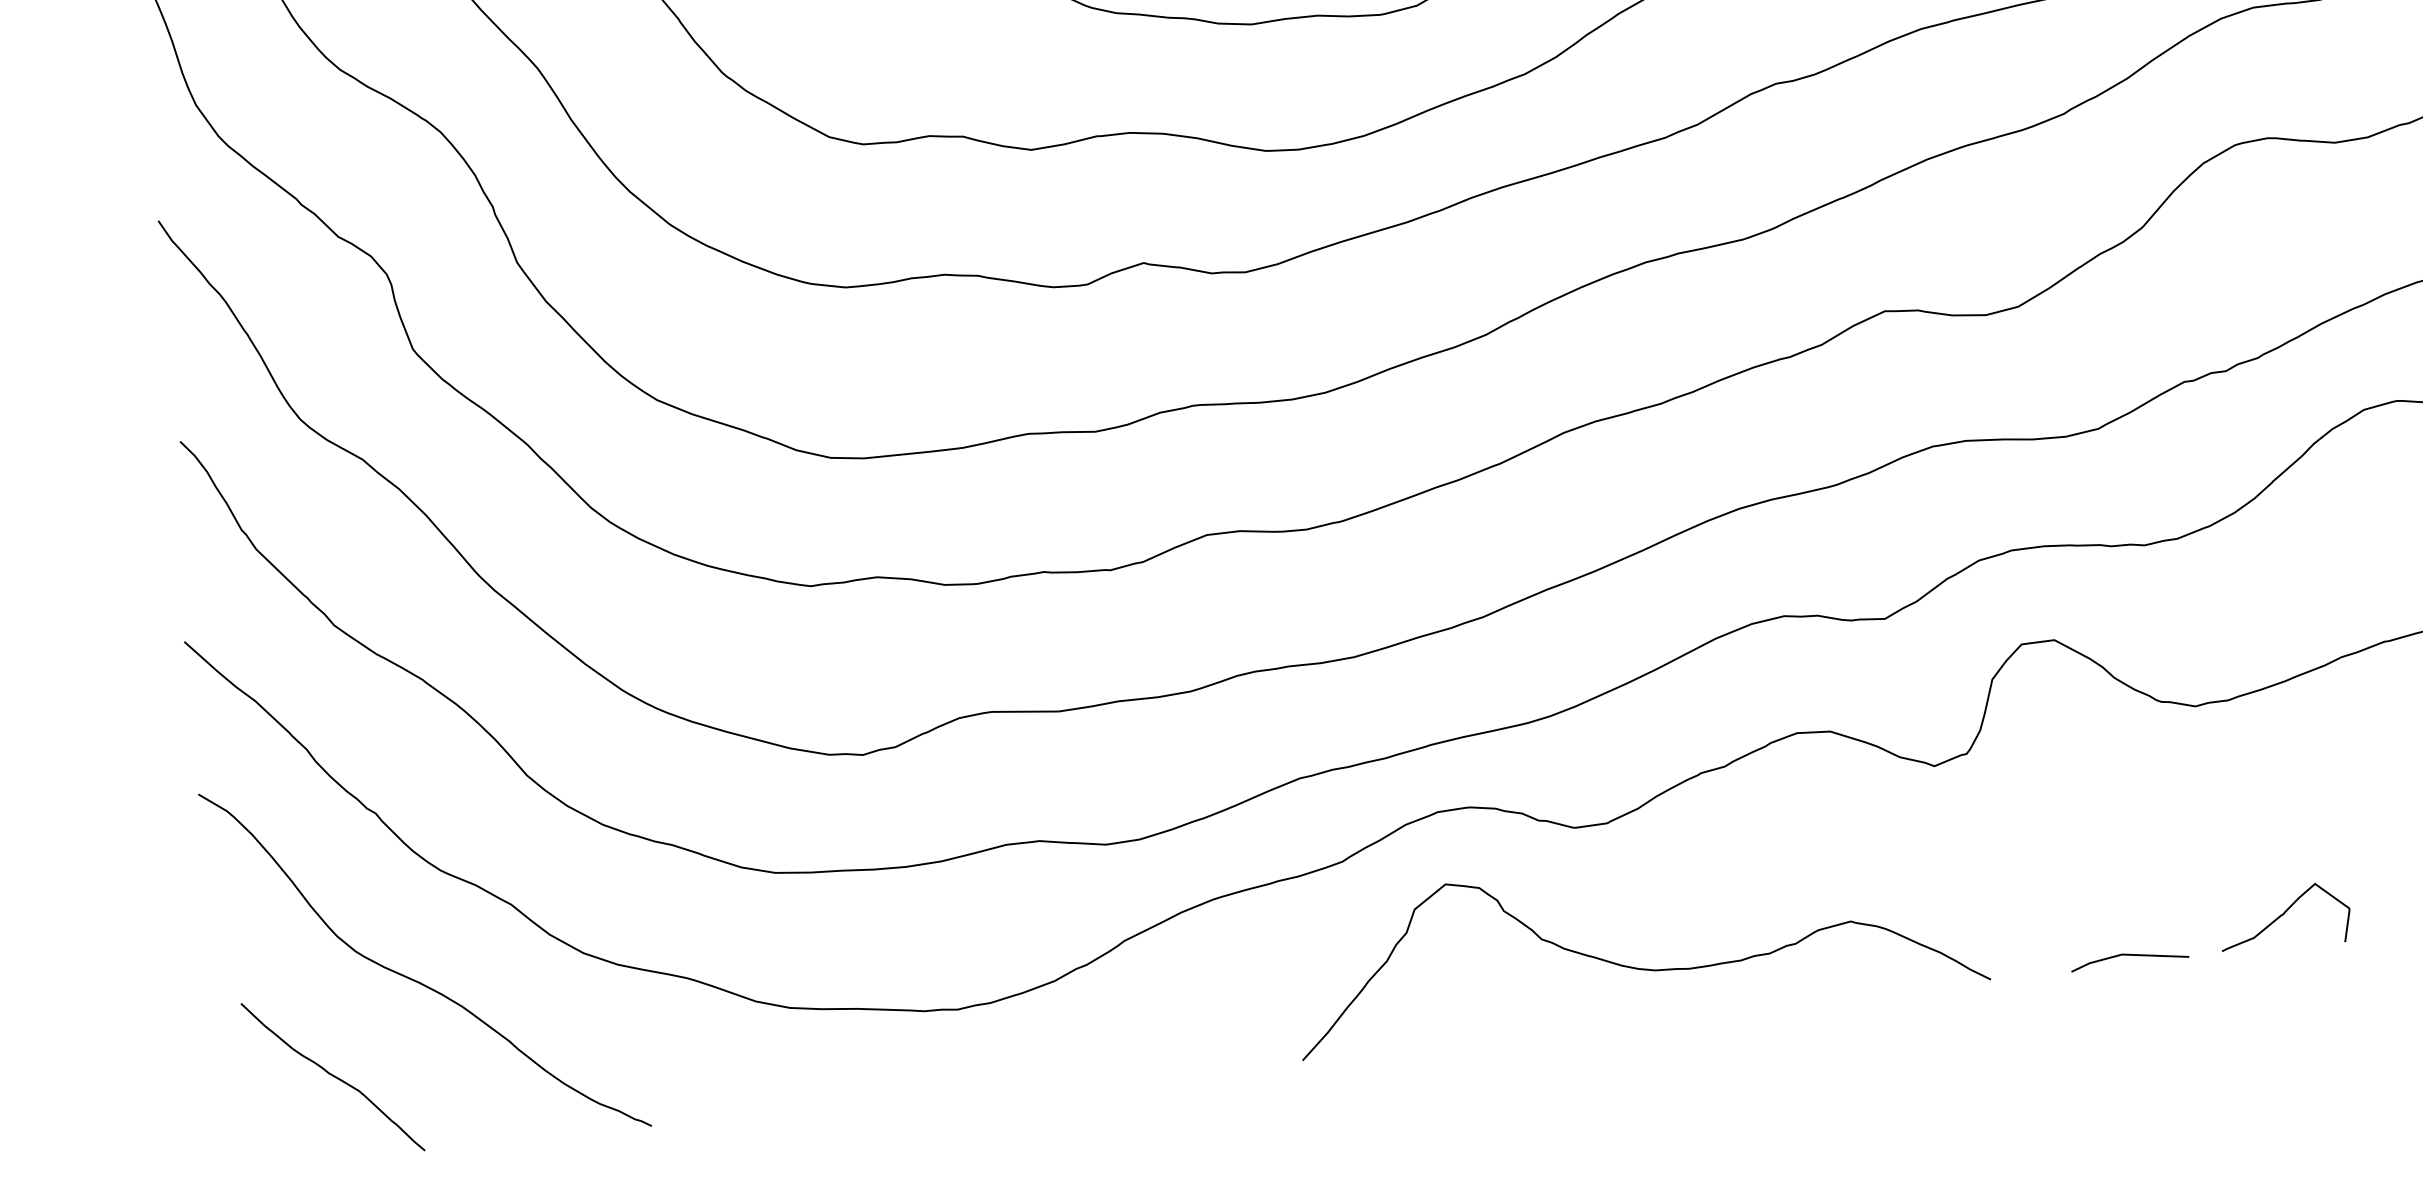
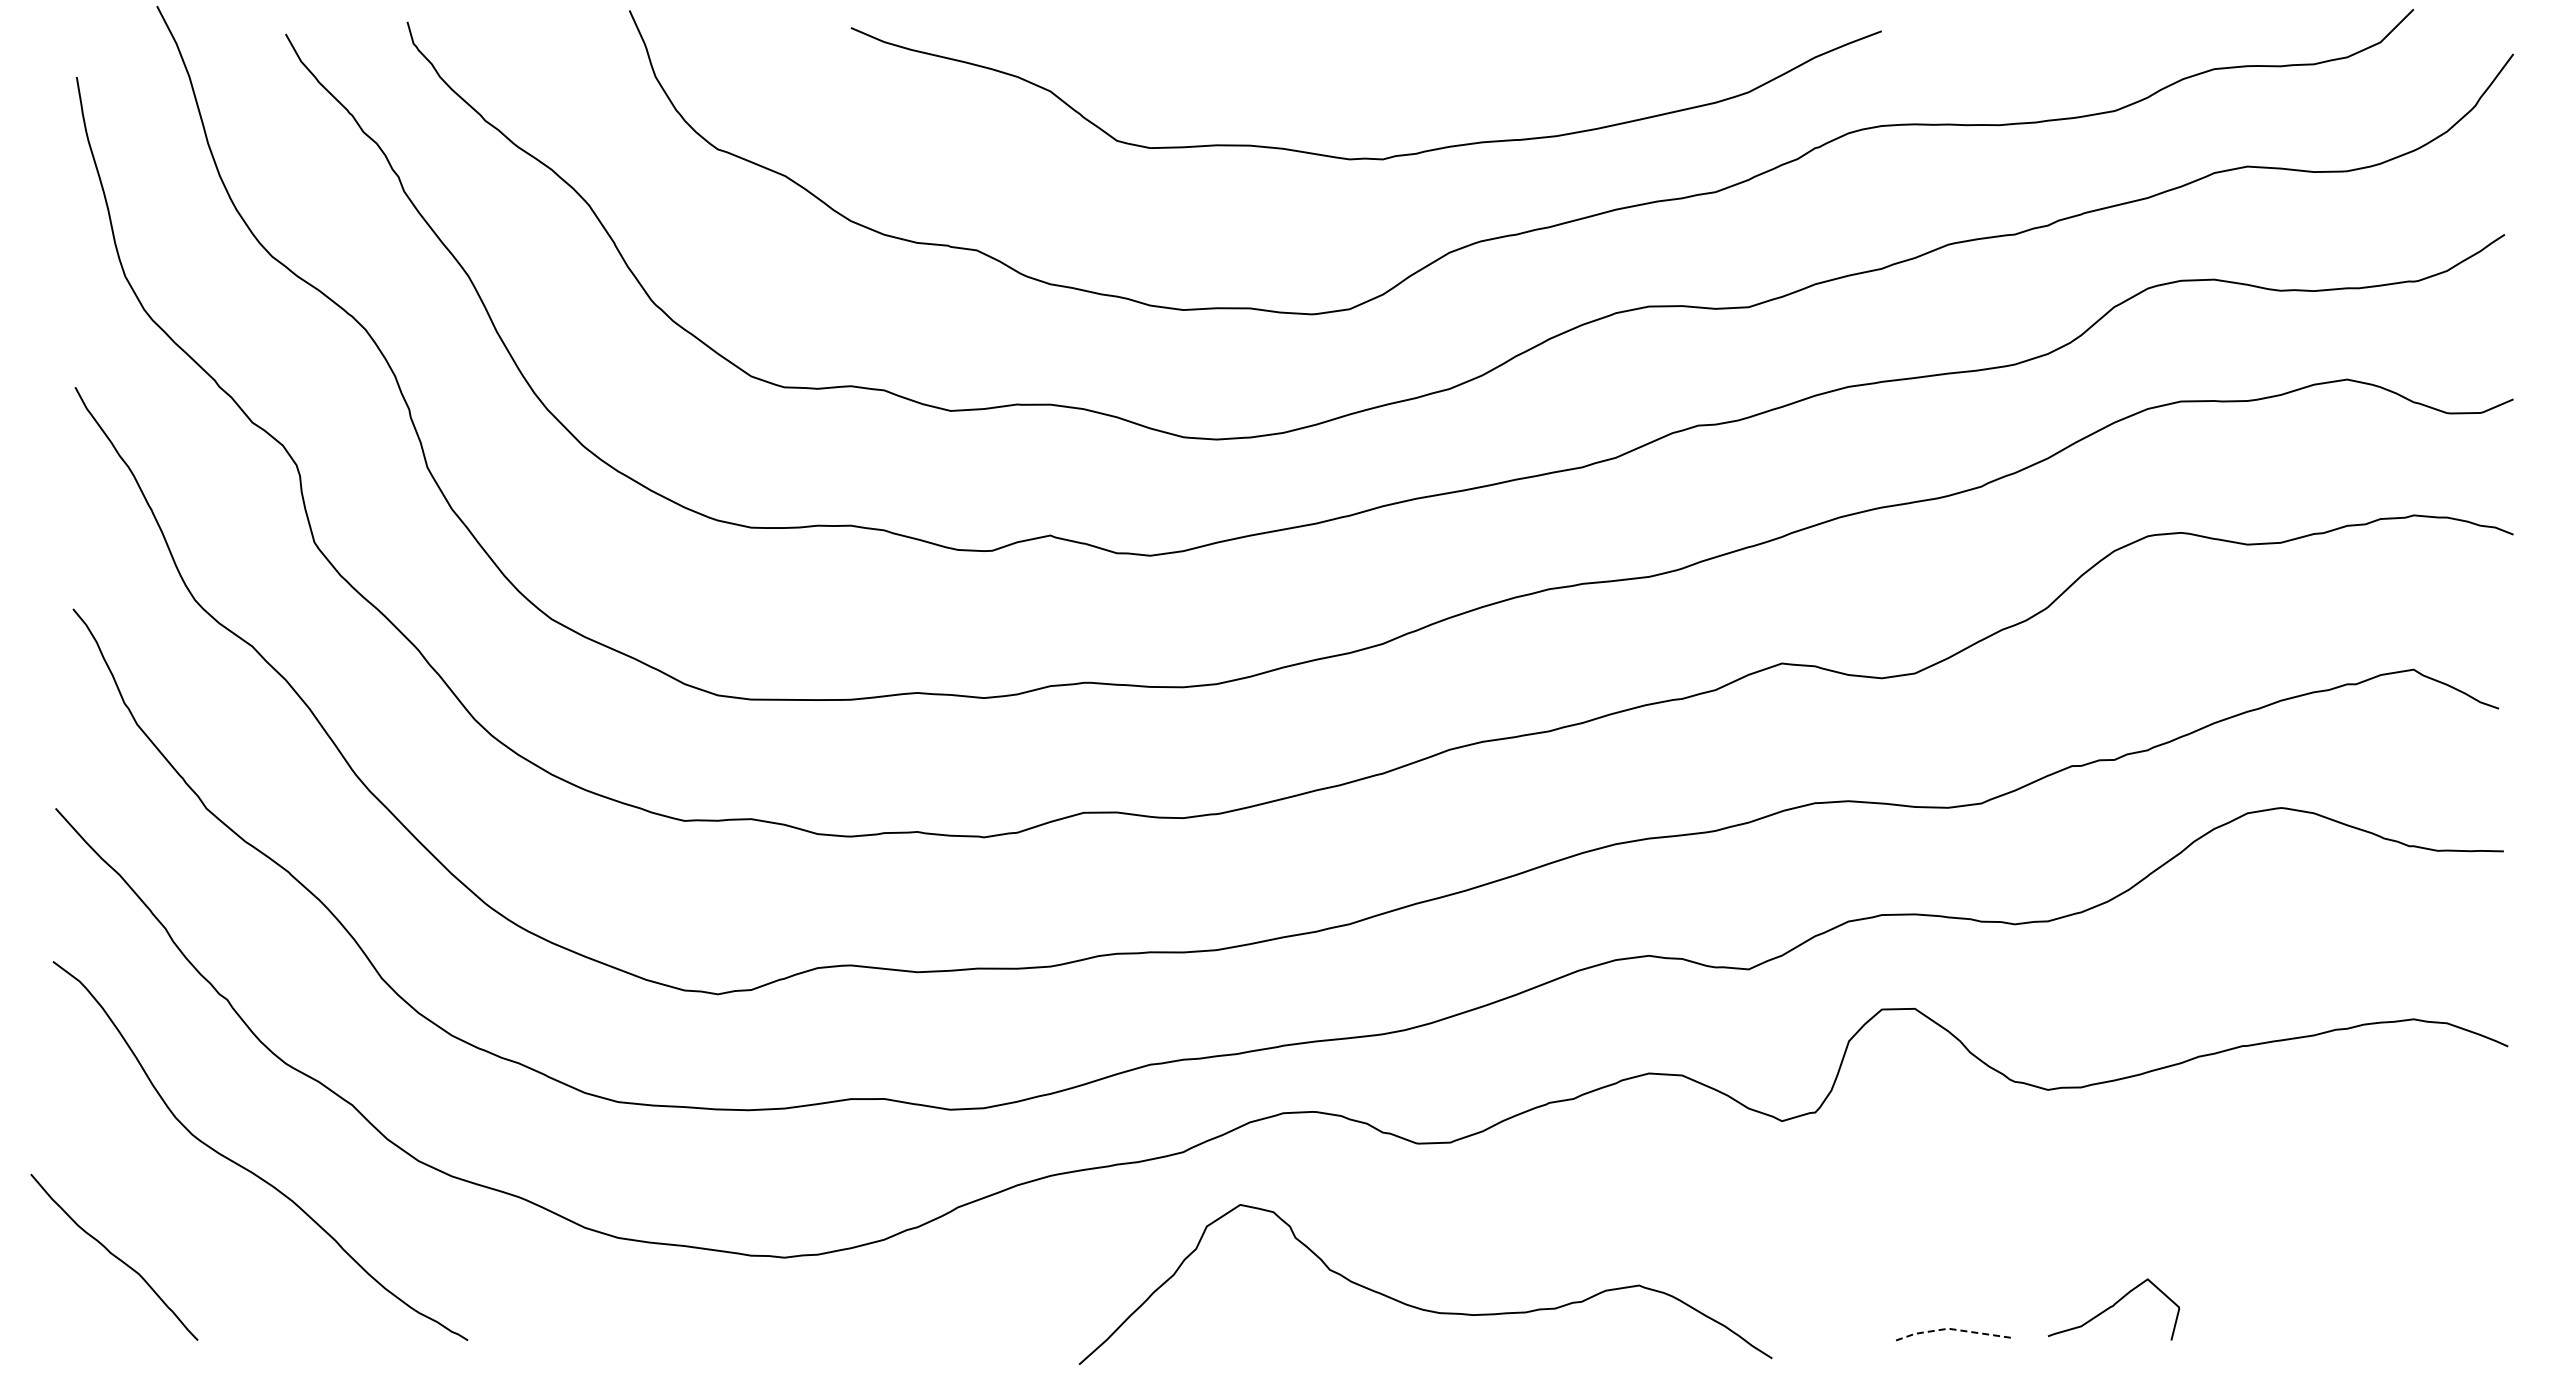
line: (2128, 954) -> (1954, 1329), solid -> dashed
curve: (1631, 966) -> (1416, 1306), moved
curve: (333, 1076) -> (114, 1256), moved

